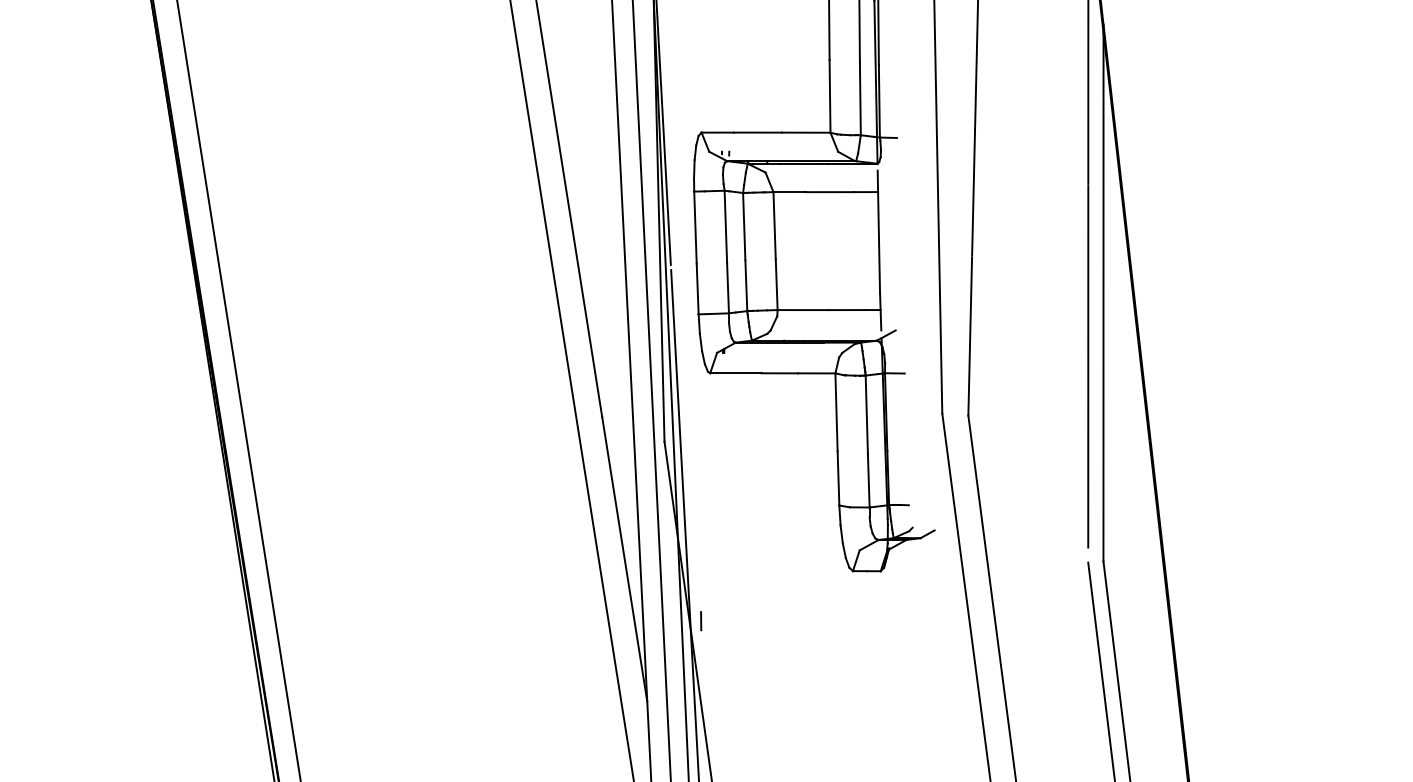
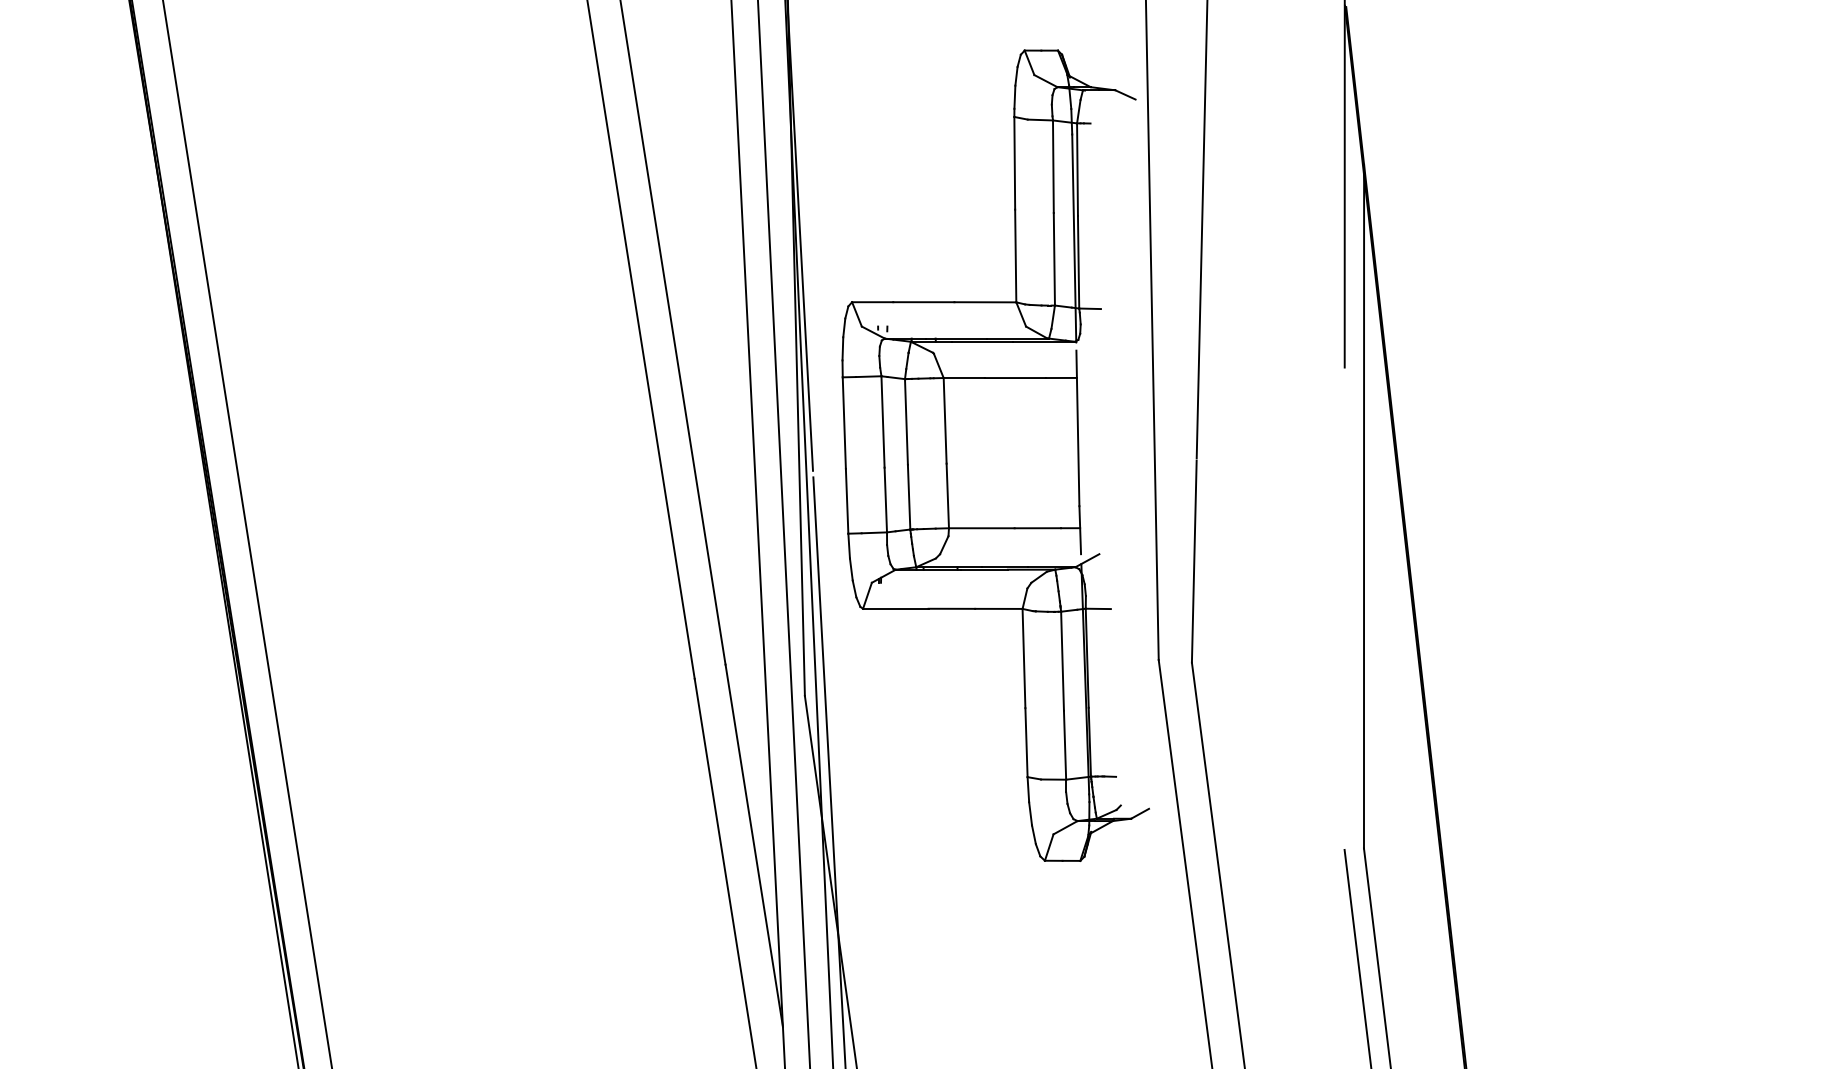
line: (1088, 366) -> (1344, 600), removed
line: (701, 621) -> (851, 924), removed

